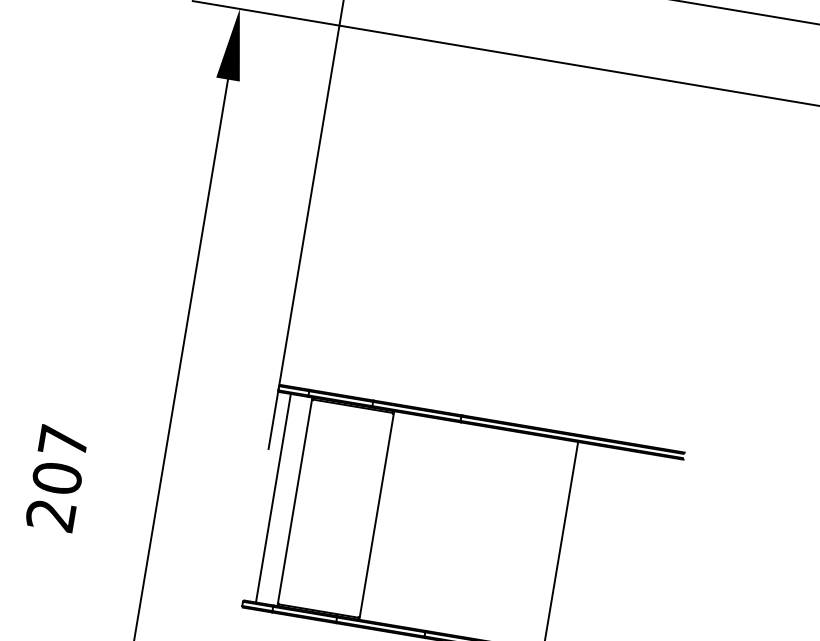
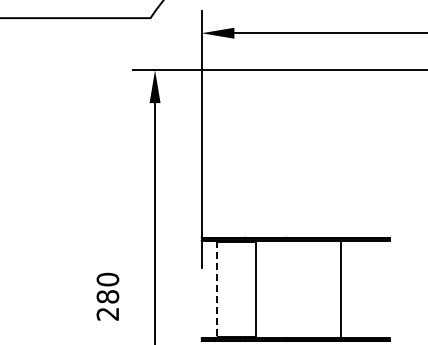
text: (59, 458) -> (107, 287), 207 -> 280
line: (273, 498) -> (207, 289), removed
line: (295, 501) -> (217, 289), solid -> dashed

